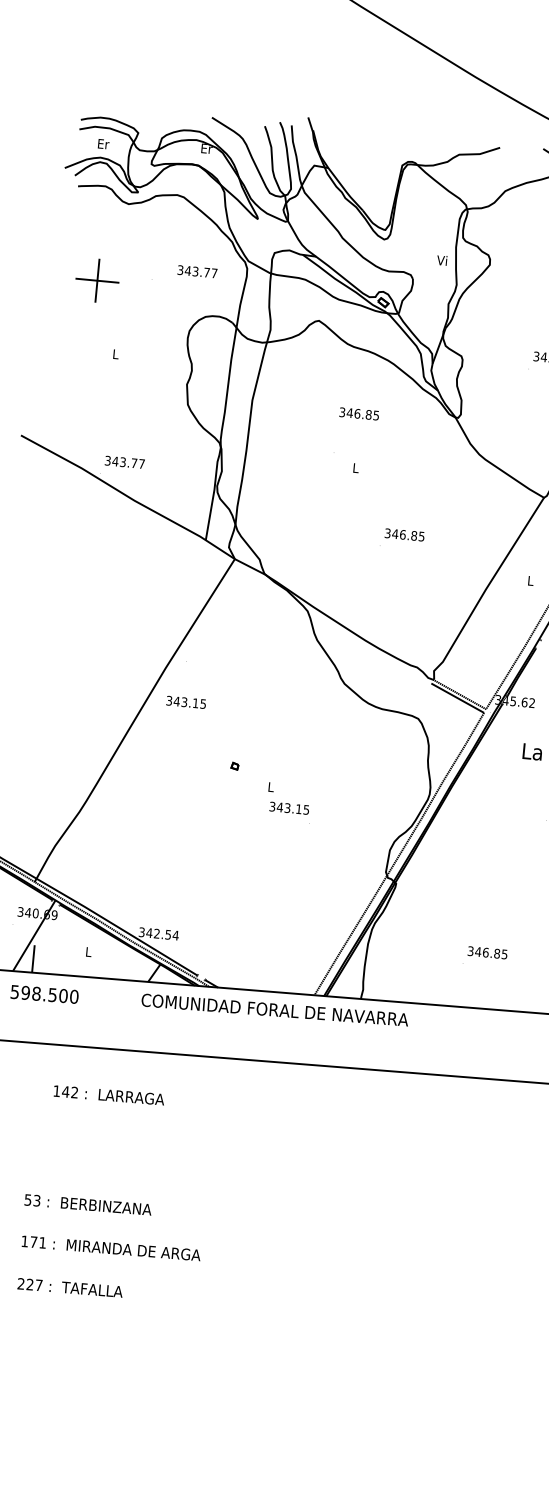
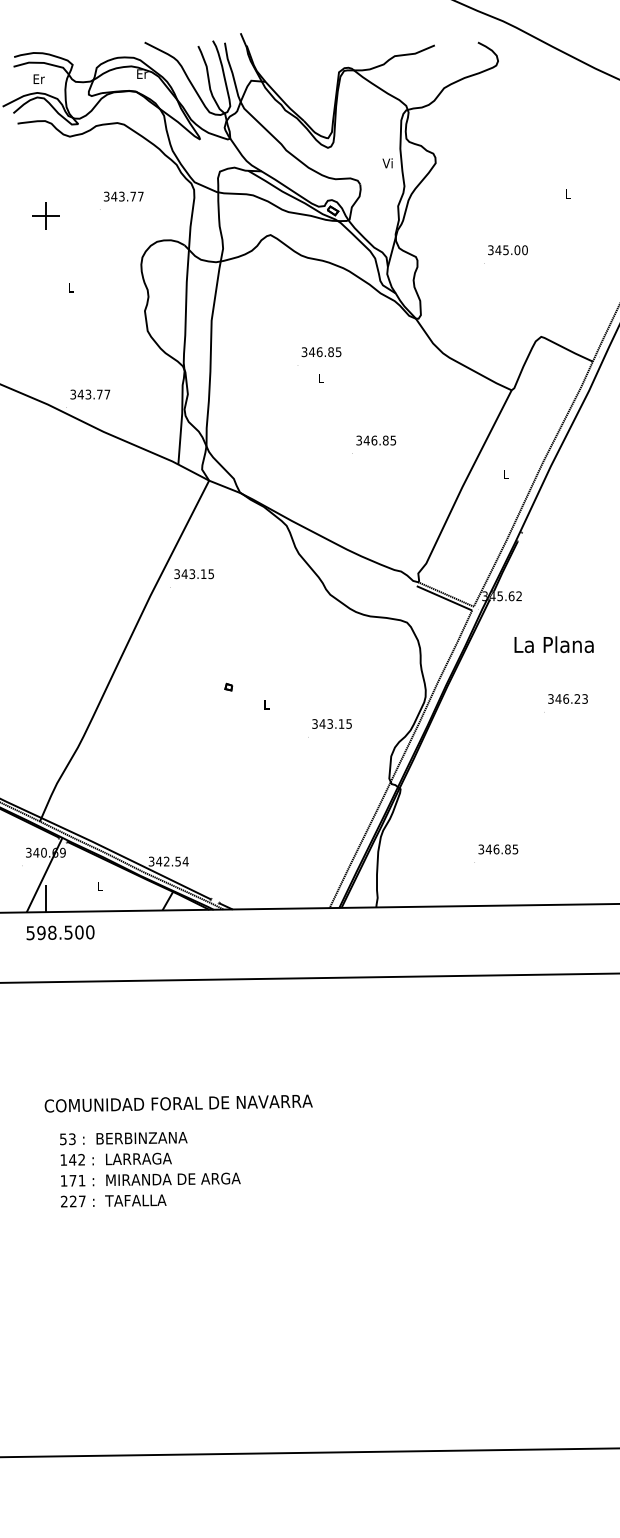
text: (197, 271) -> (123, 196), moved
part: (97, 280) -> (45, 215), size x0.62
text: (359, 414) -> (321, 352), moved
text: (185, 702) -> (193, 574), moved
text: (288, 807) -> (331, 723), moved
text: (274, 1009) -> (178, 1103), moved
text: (108, 1094) -> (115, 1158), moved
text: (70, 1287) -> (113, 1200), moved

